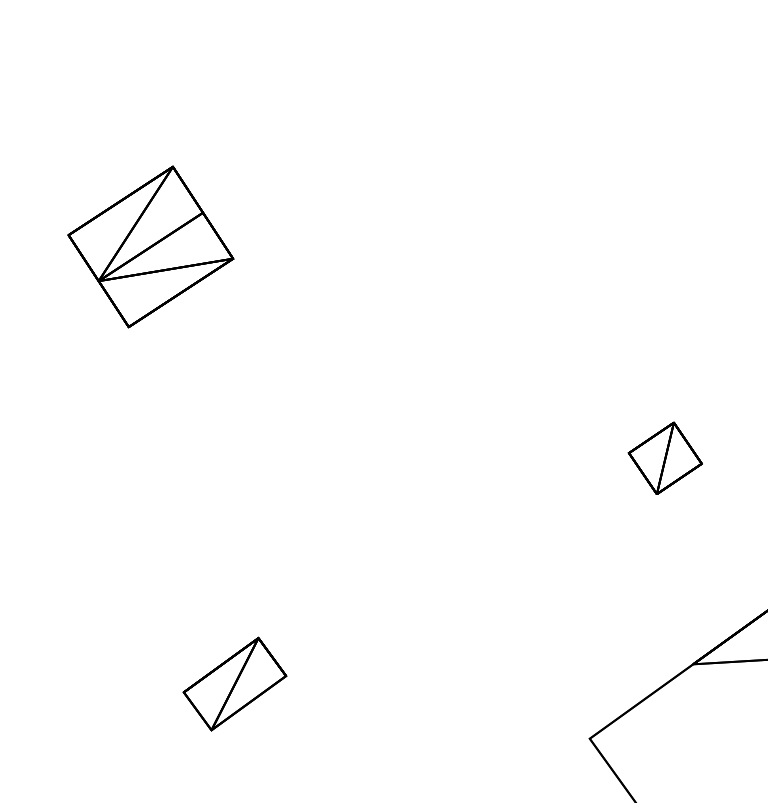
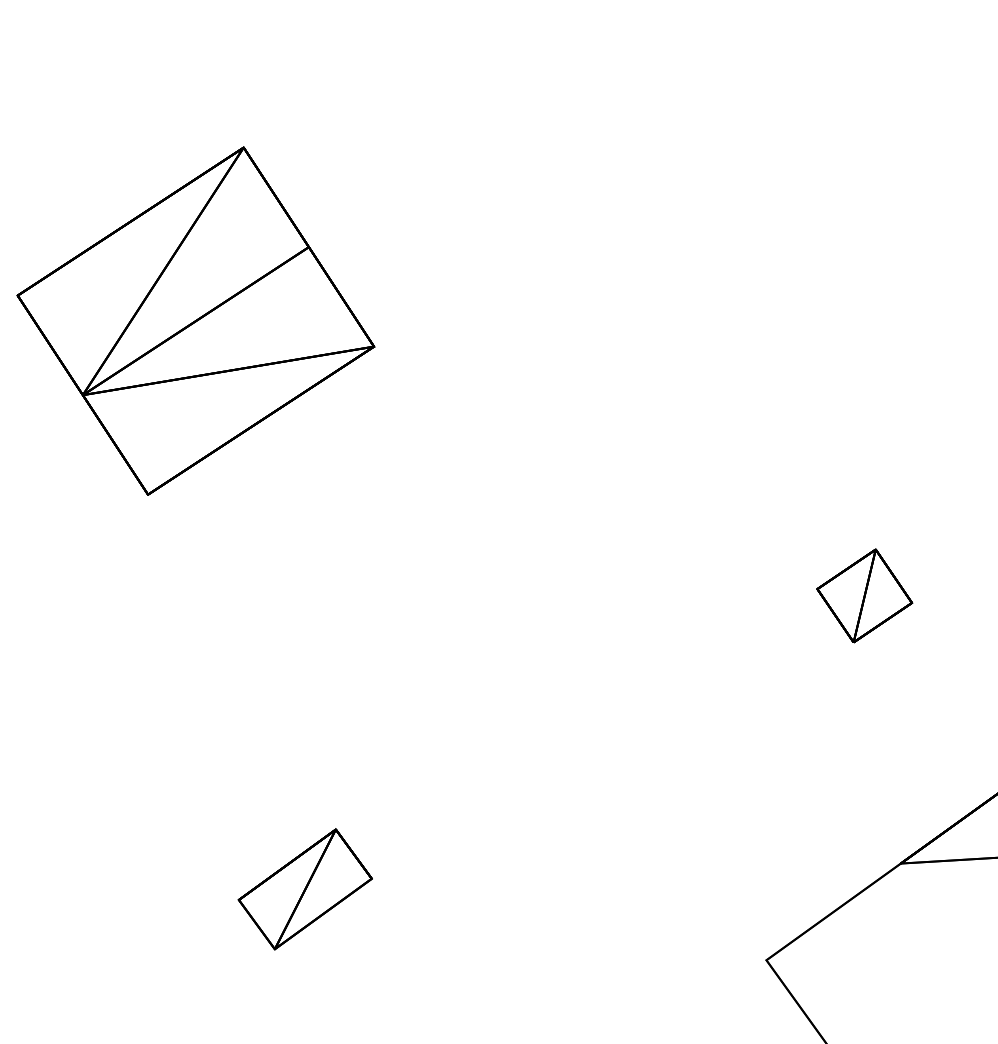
part: (150, 246) -> (195, 320), size x1.67

